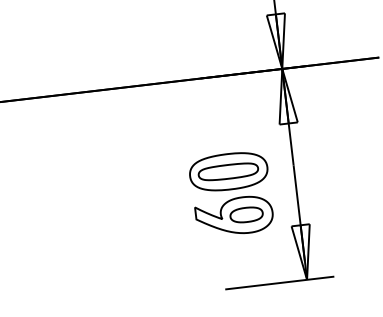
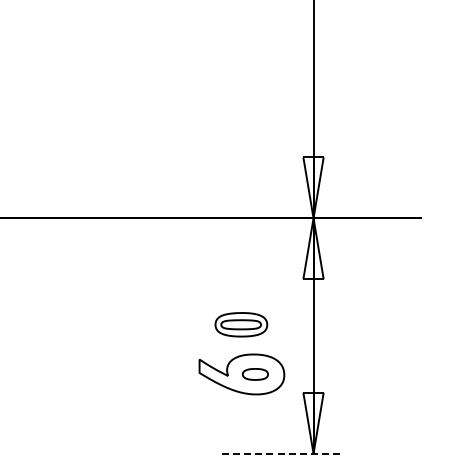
part: (228, 171) -> (241, 324), size x0.6
part: (246, 214) -> (255, 374), size x0.7
line: (280, 282) -> (283, 453), solid -> dashed

